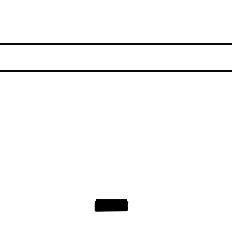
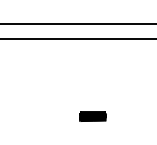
part: (110, 205) -> (92, 116), size x1.43

